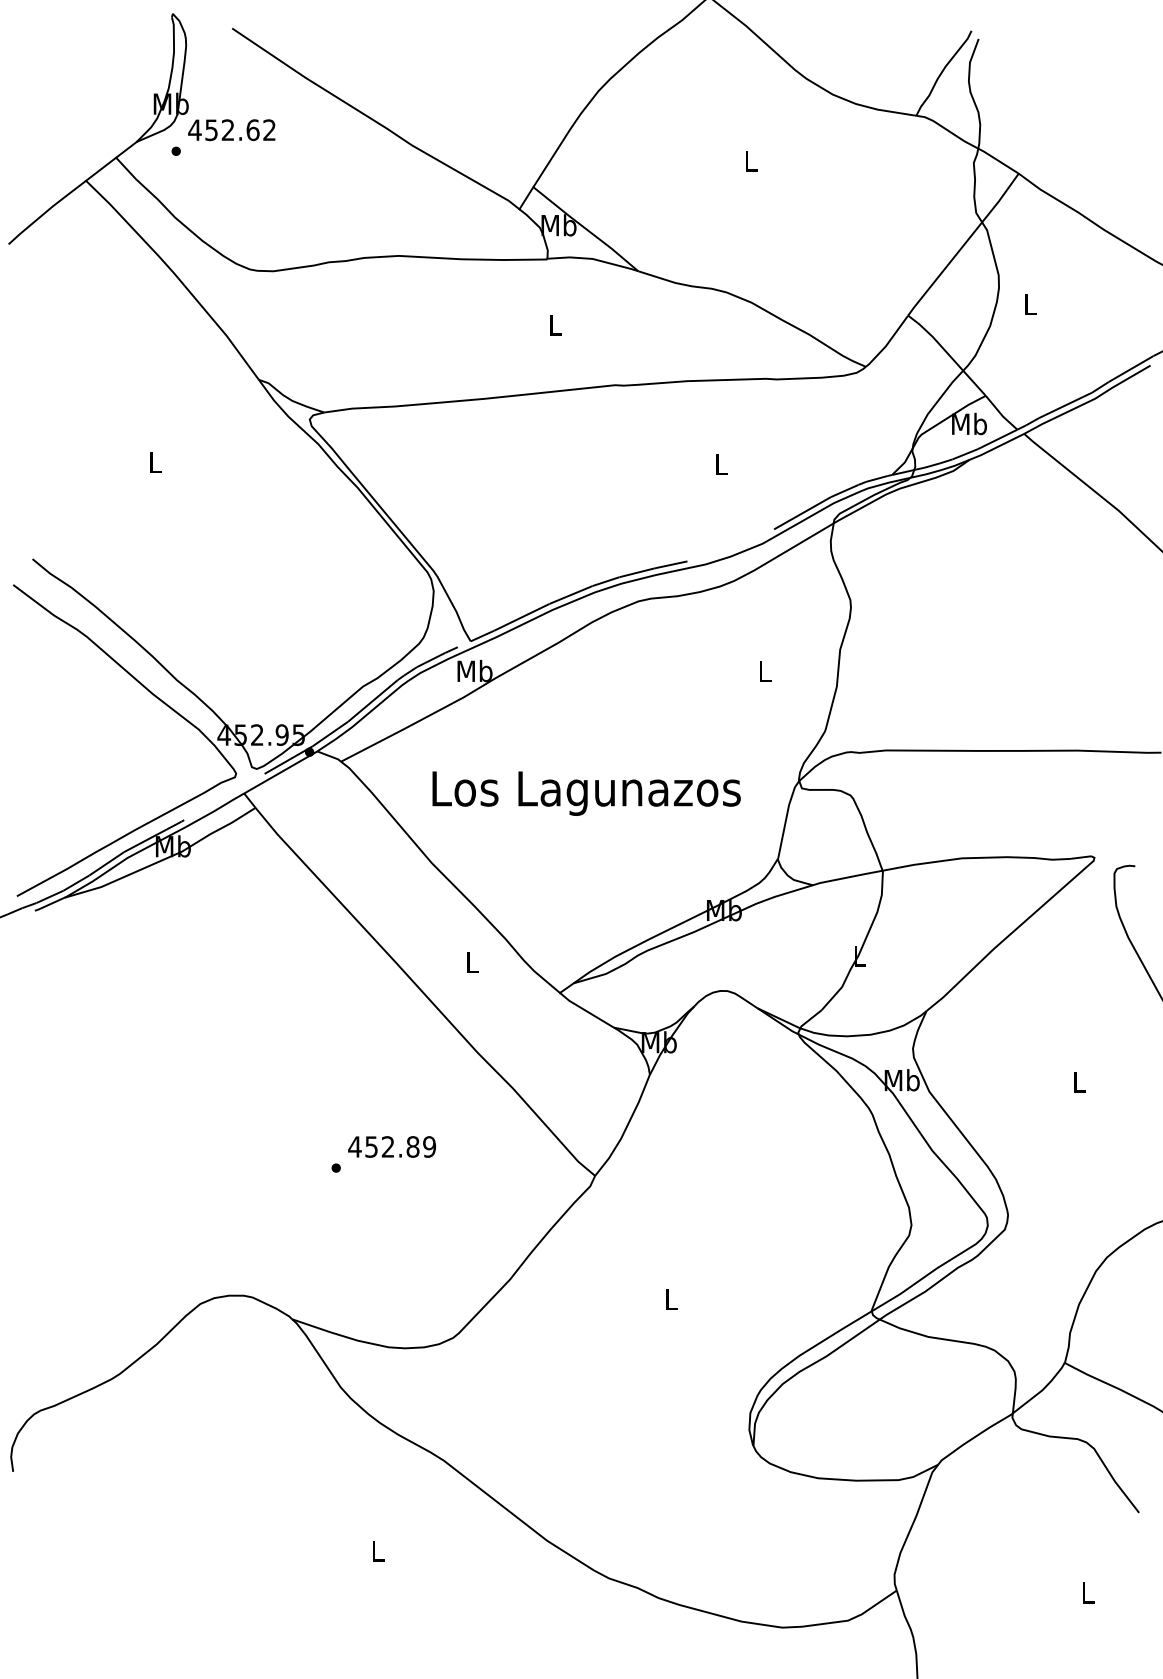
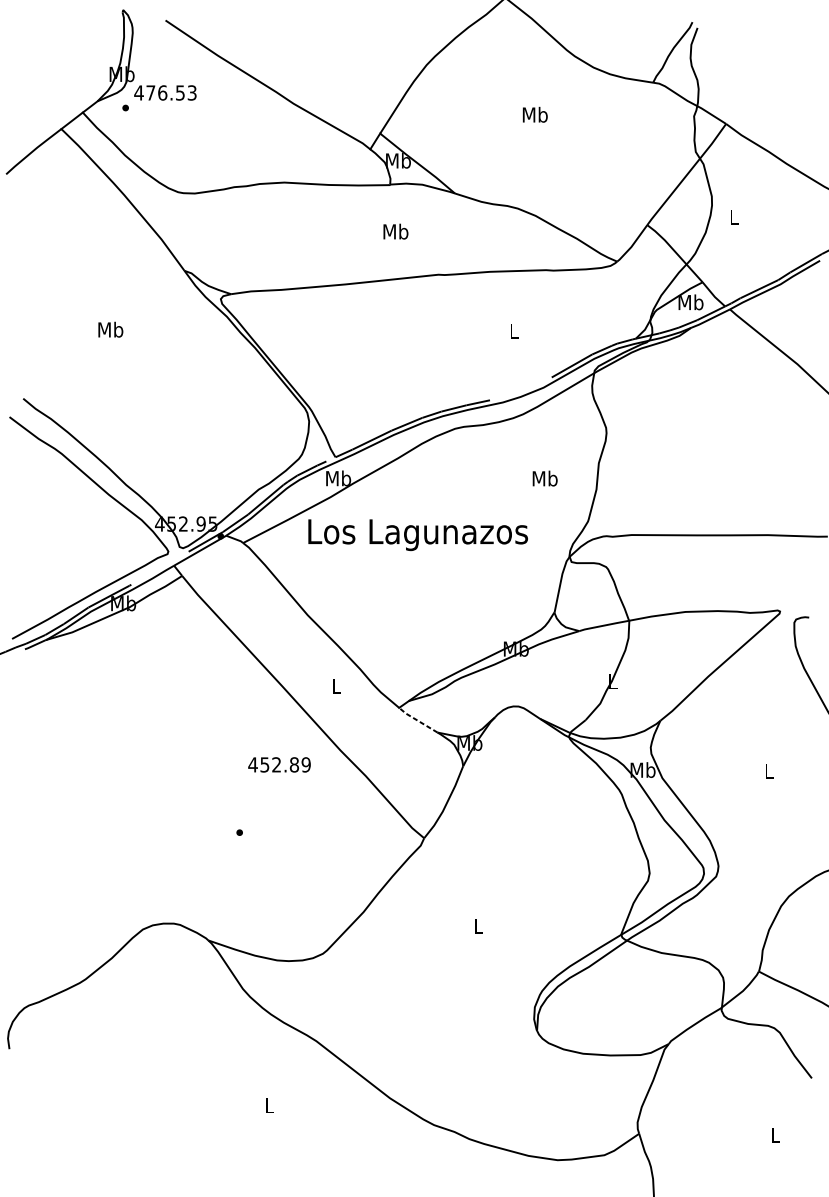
text: (240, 130) -> (171, 93), 452.62 -> 476.53
text: (750, 160) -> (534, 114), L -> Mb
text: (555, 324) -> (395, 231), L -> Mb
text: (155, 462) -> (110, 329), L -> Mb
text: (764, 671) -> (544, 478), L -> Mb
text: (586, 793) -> (418, 535), moved
line: (585, 1010) -> (417, 720), solid -> dashed
text: (391, 1146) -> (279, 764), moved

